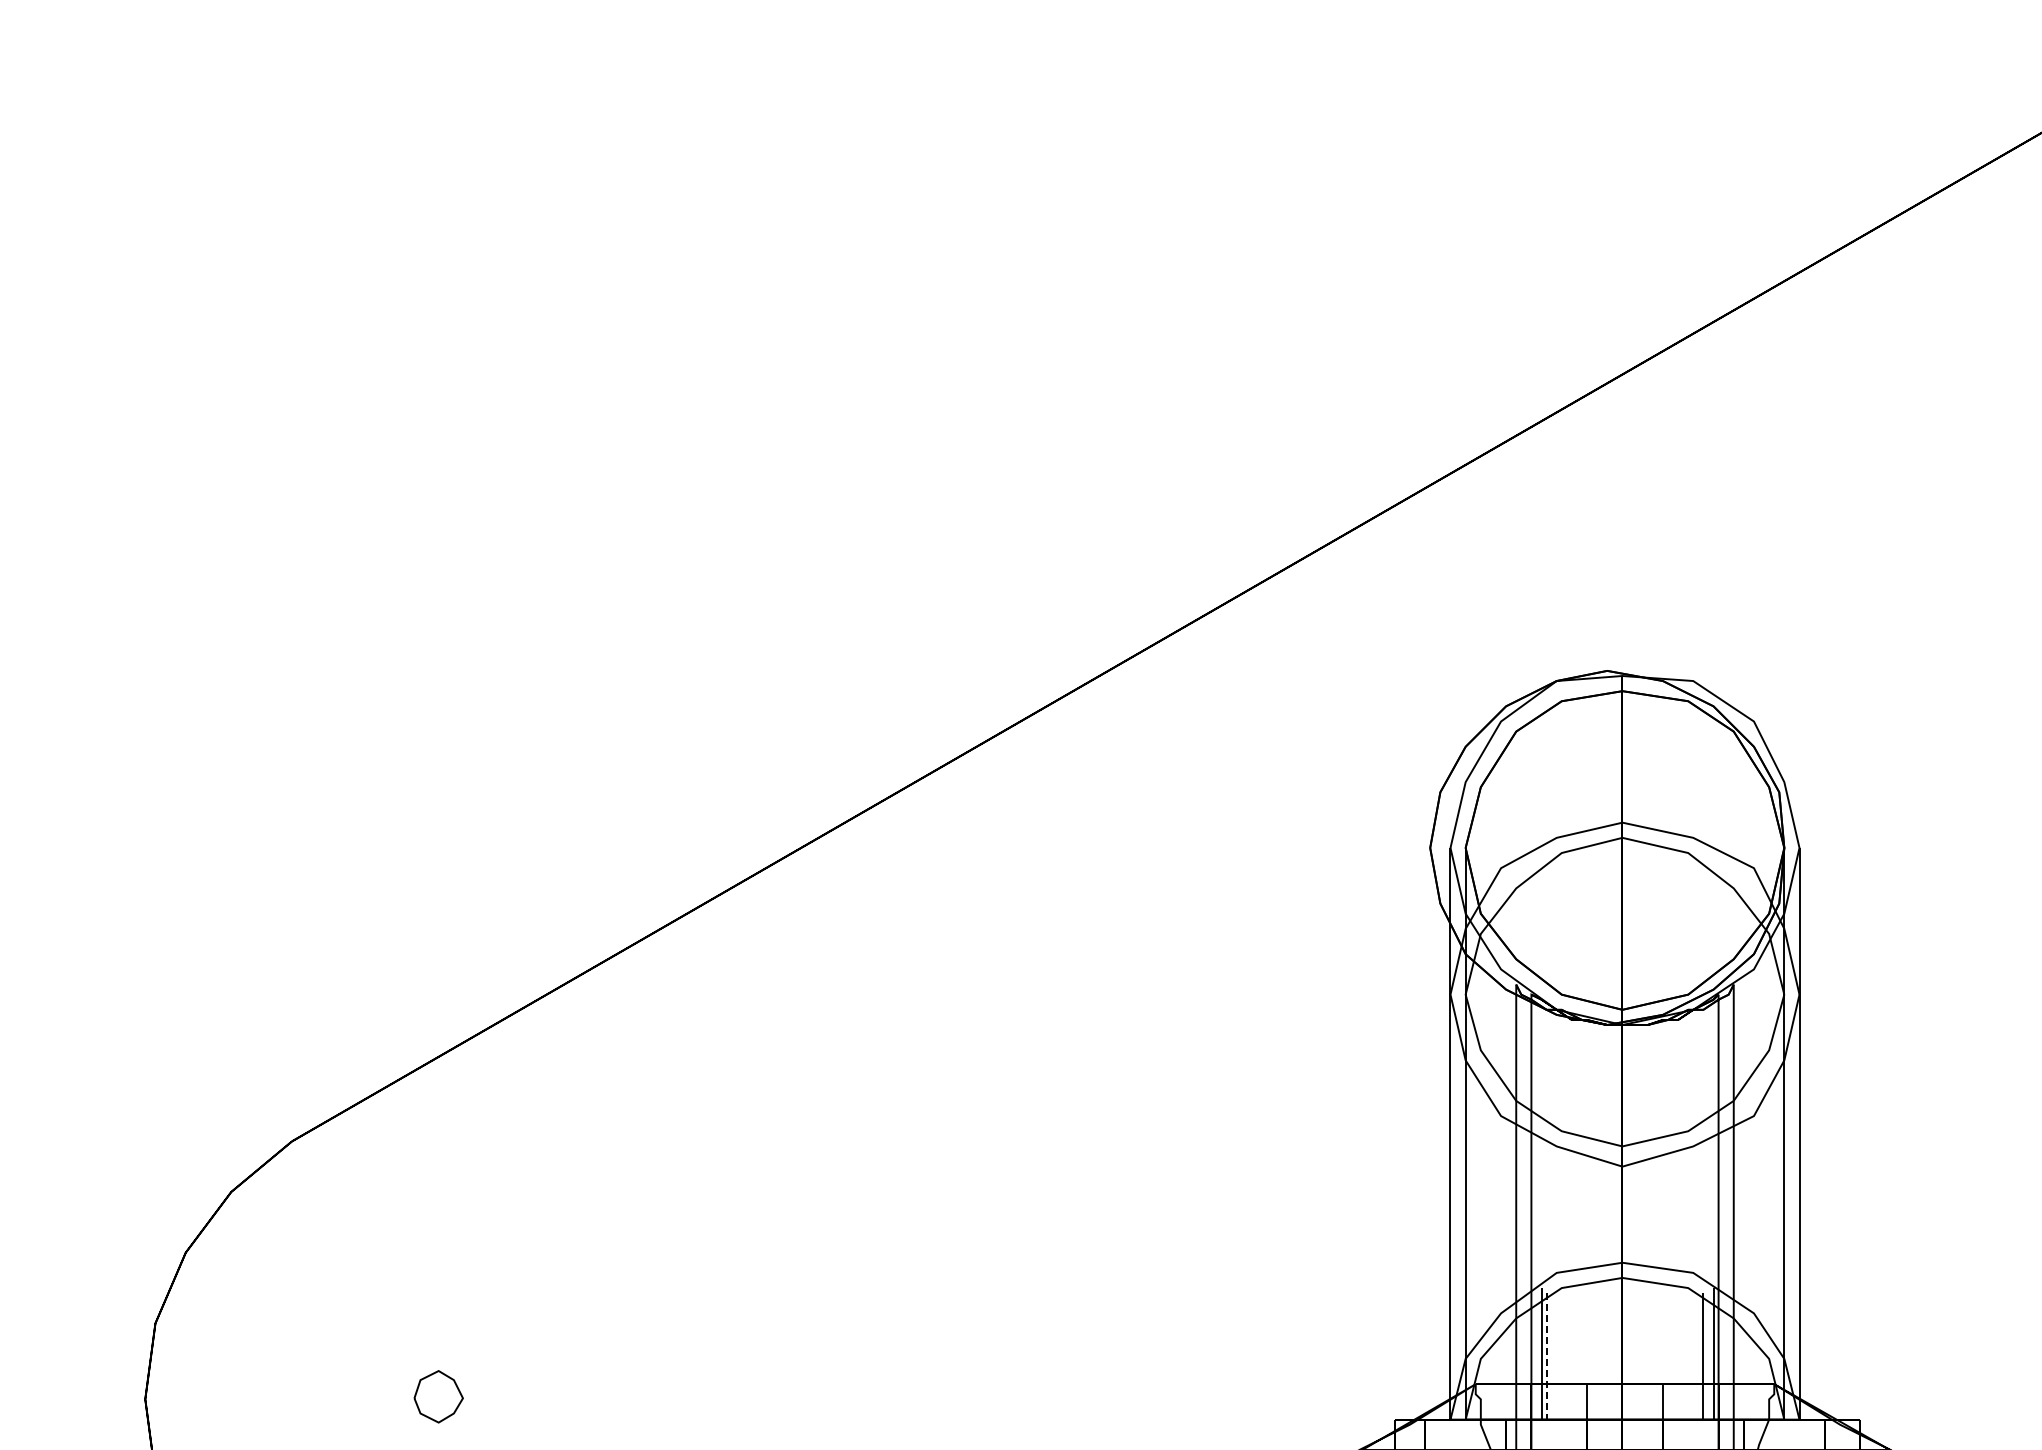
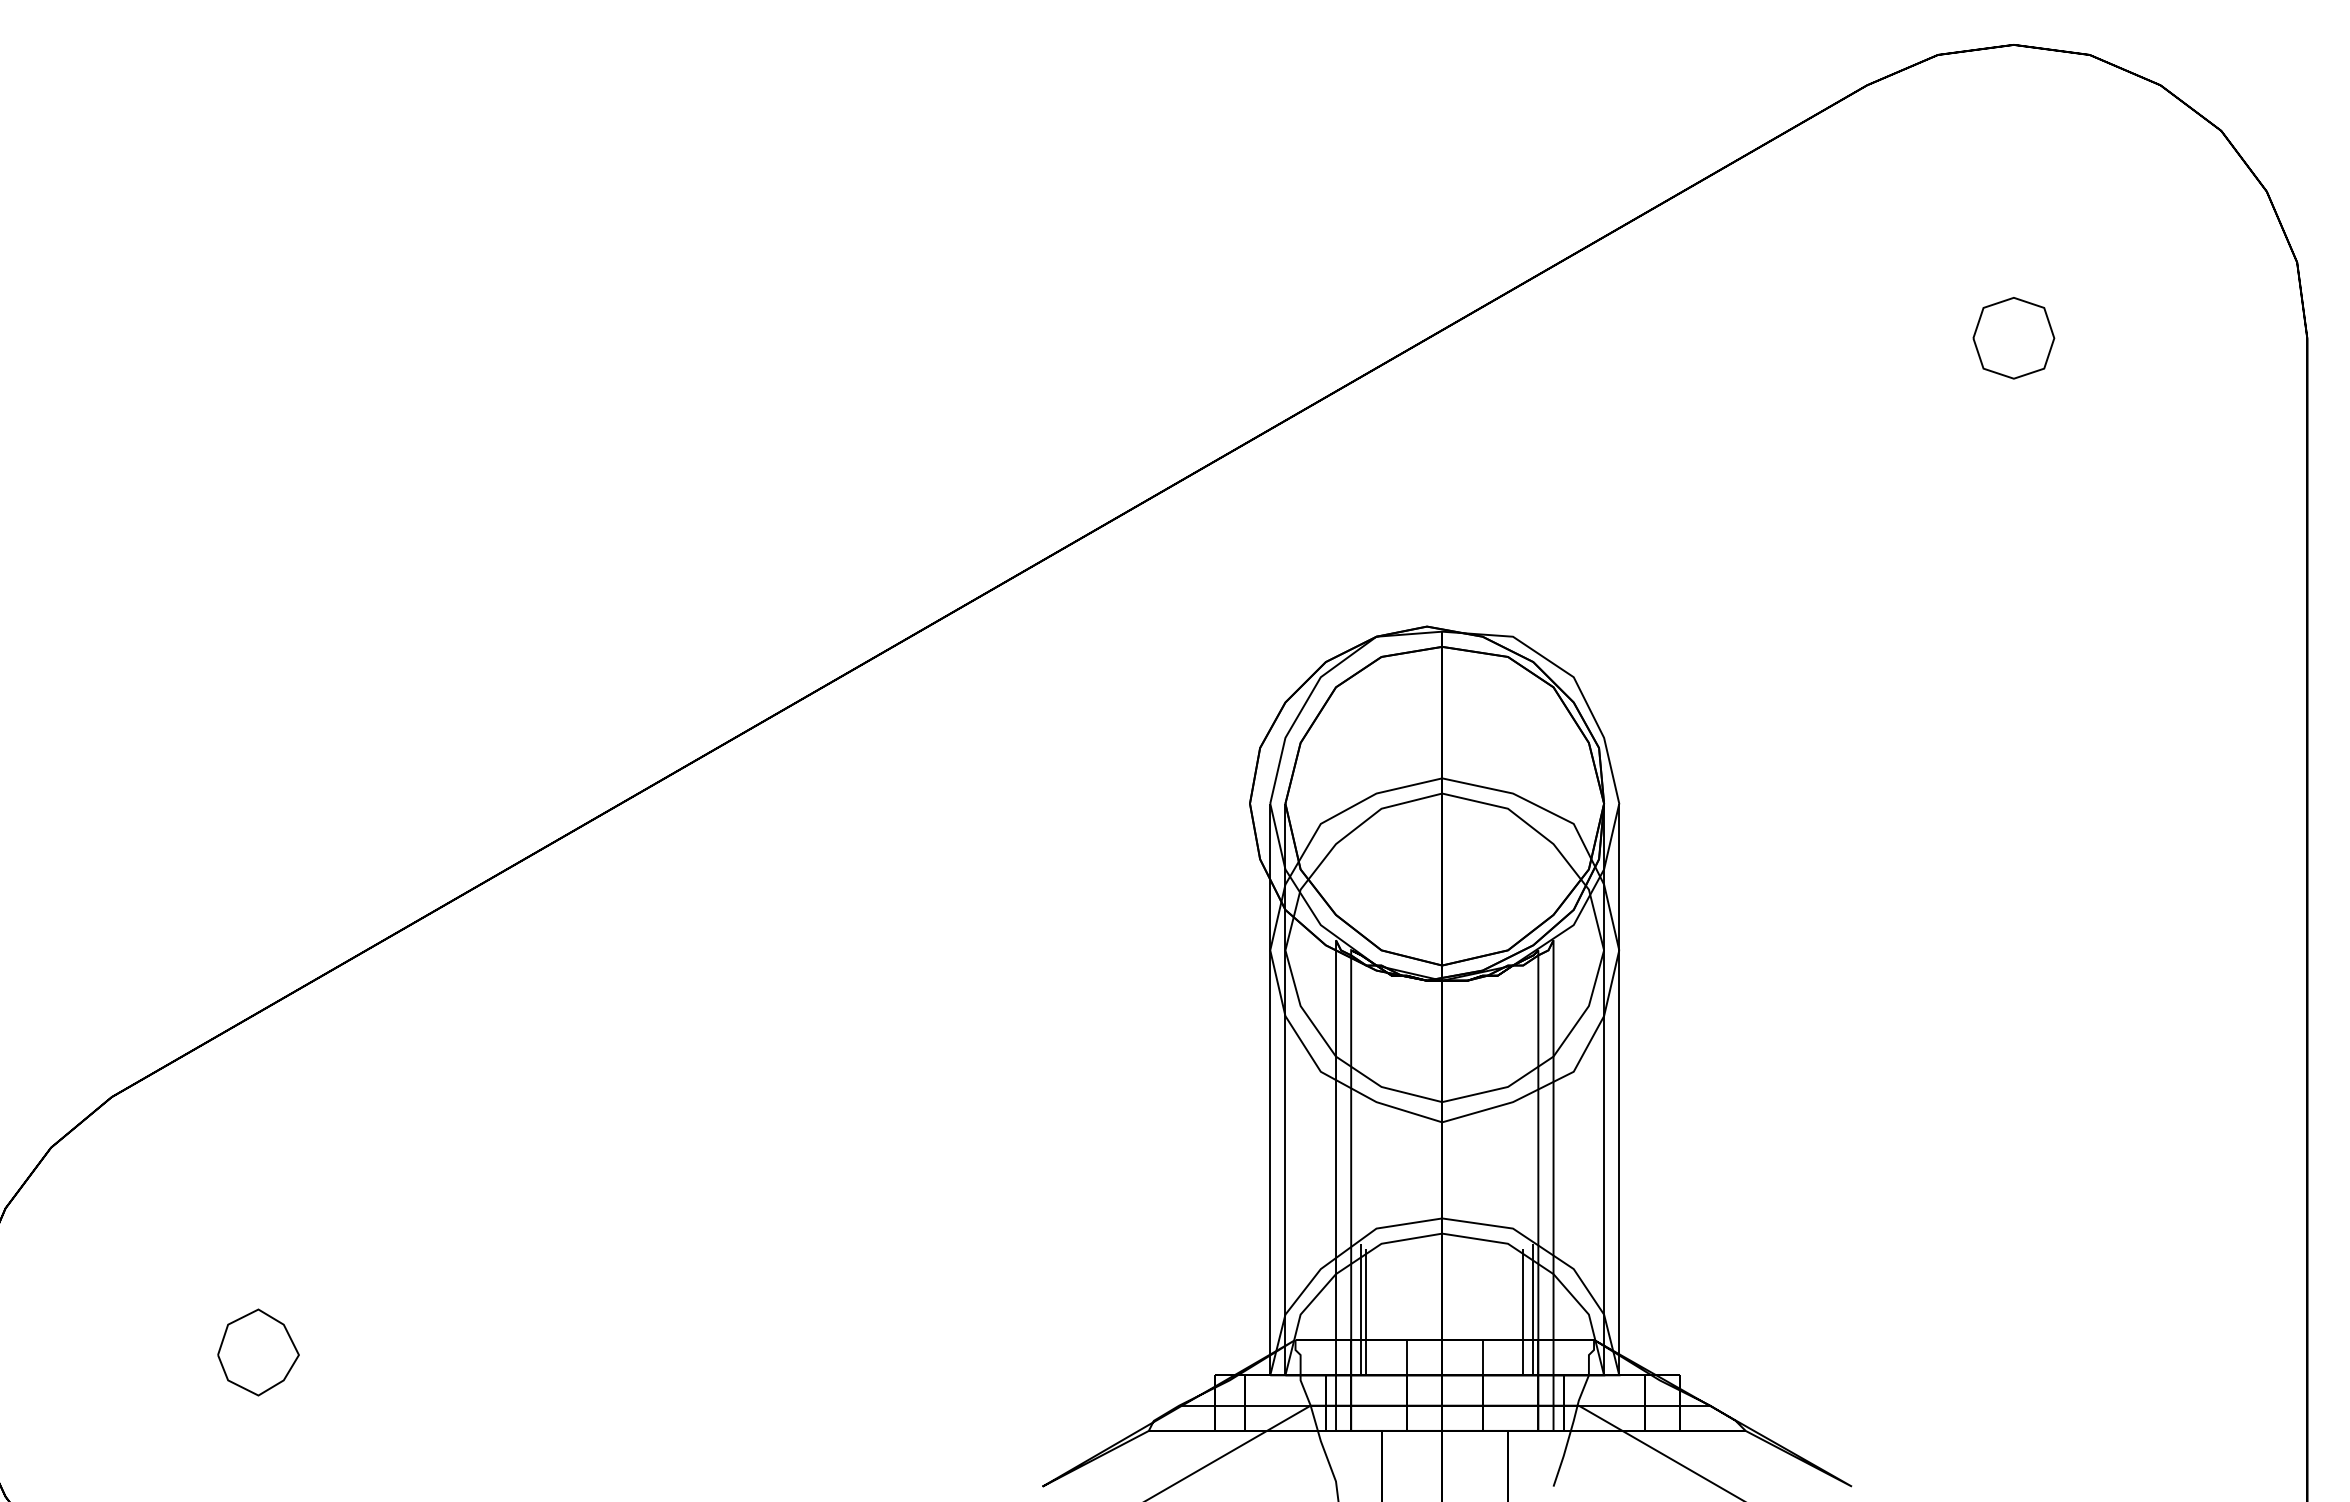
line: (1546, 1356) -> (1366, 1312), dashed -> solid
part: (438, 1396) -> (258, 1352), size x1.67

